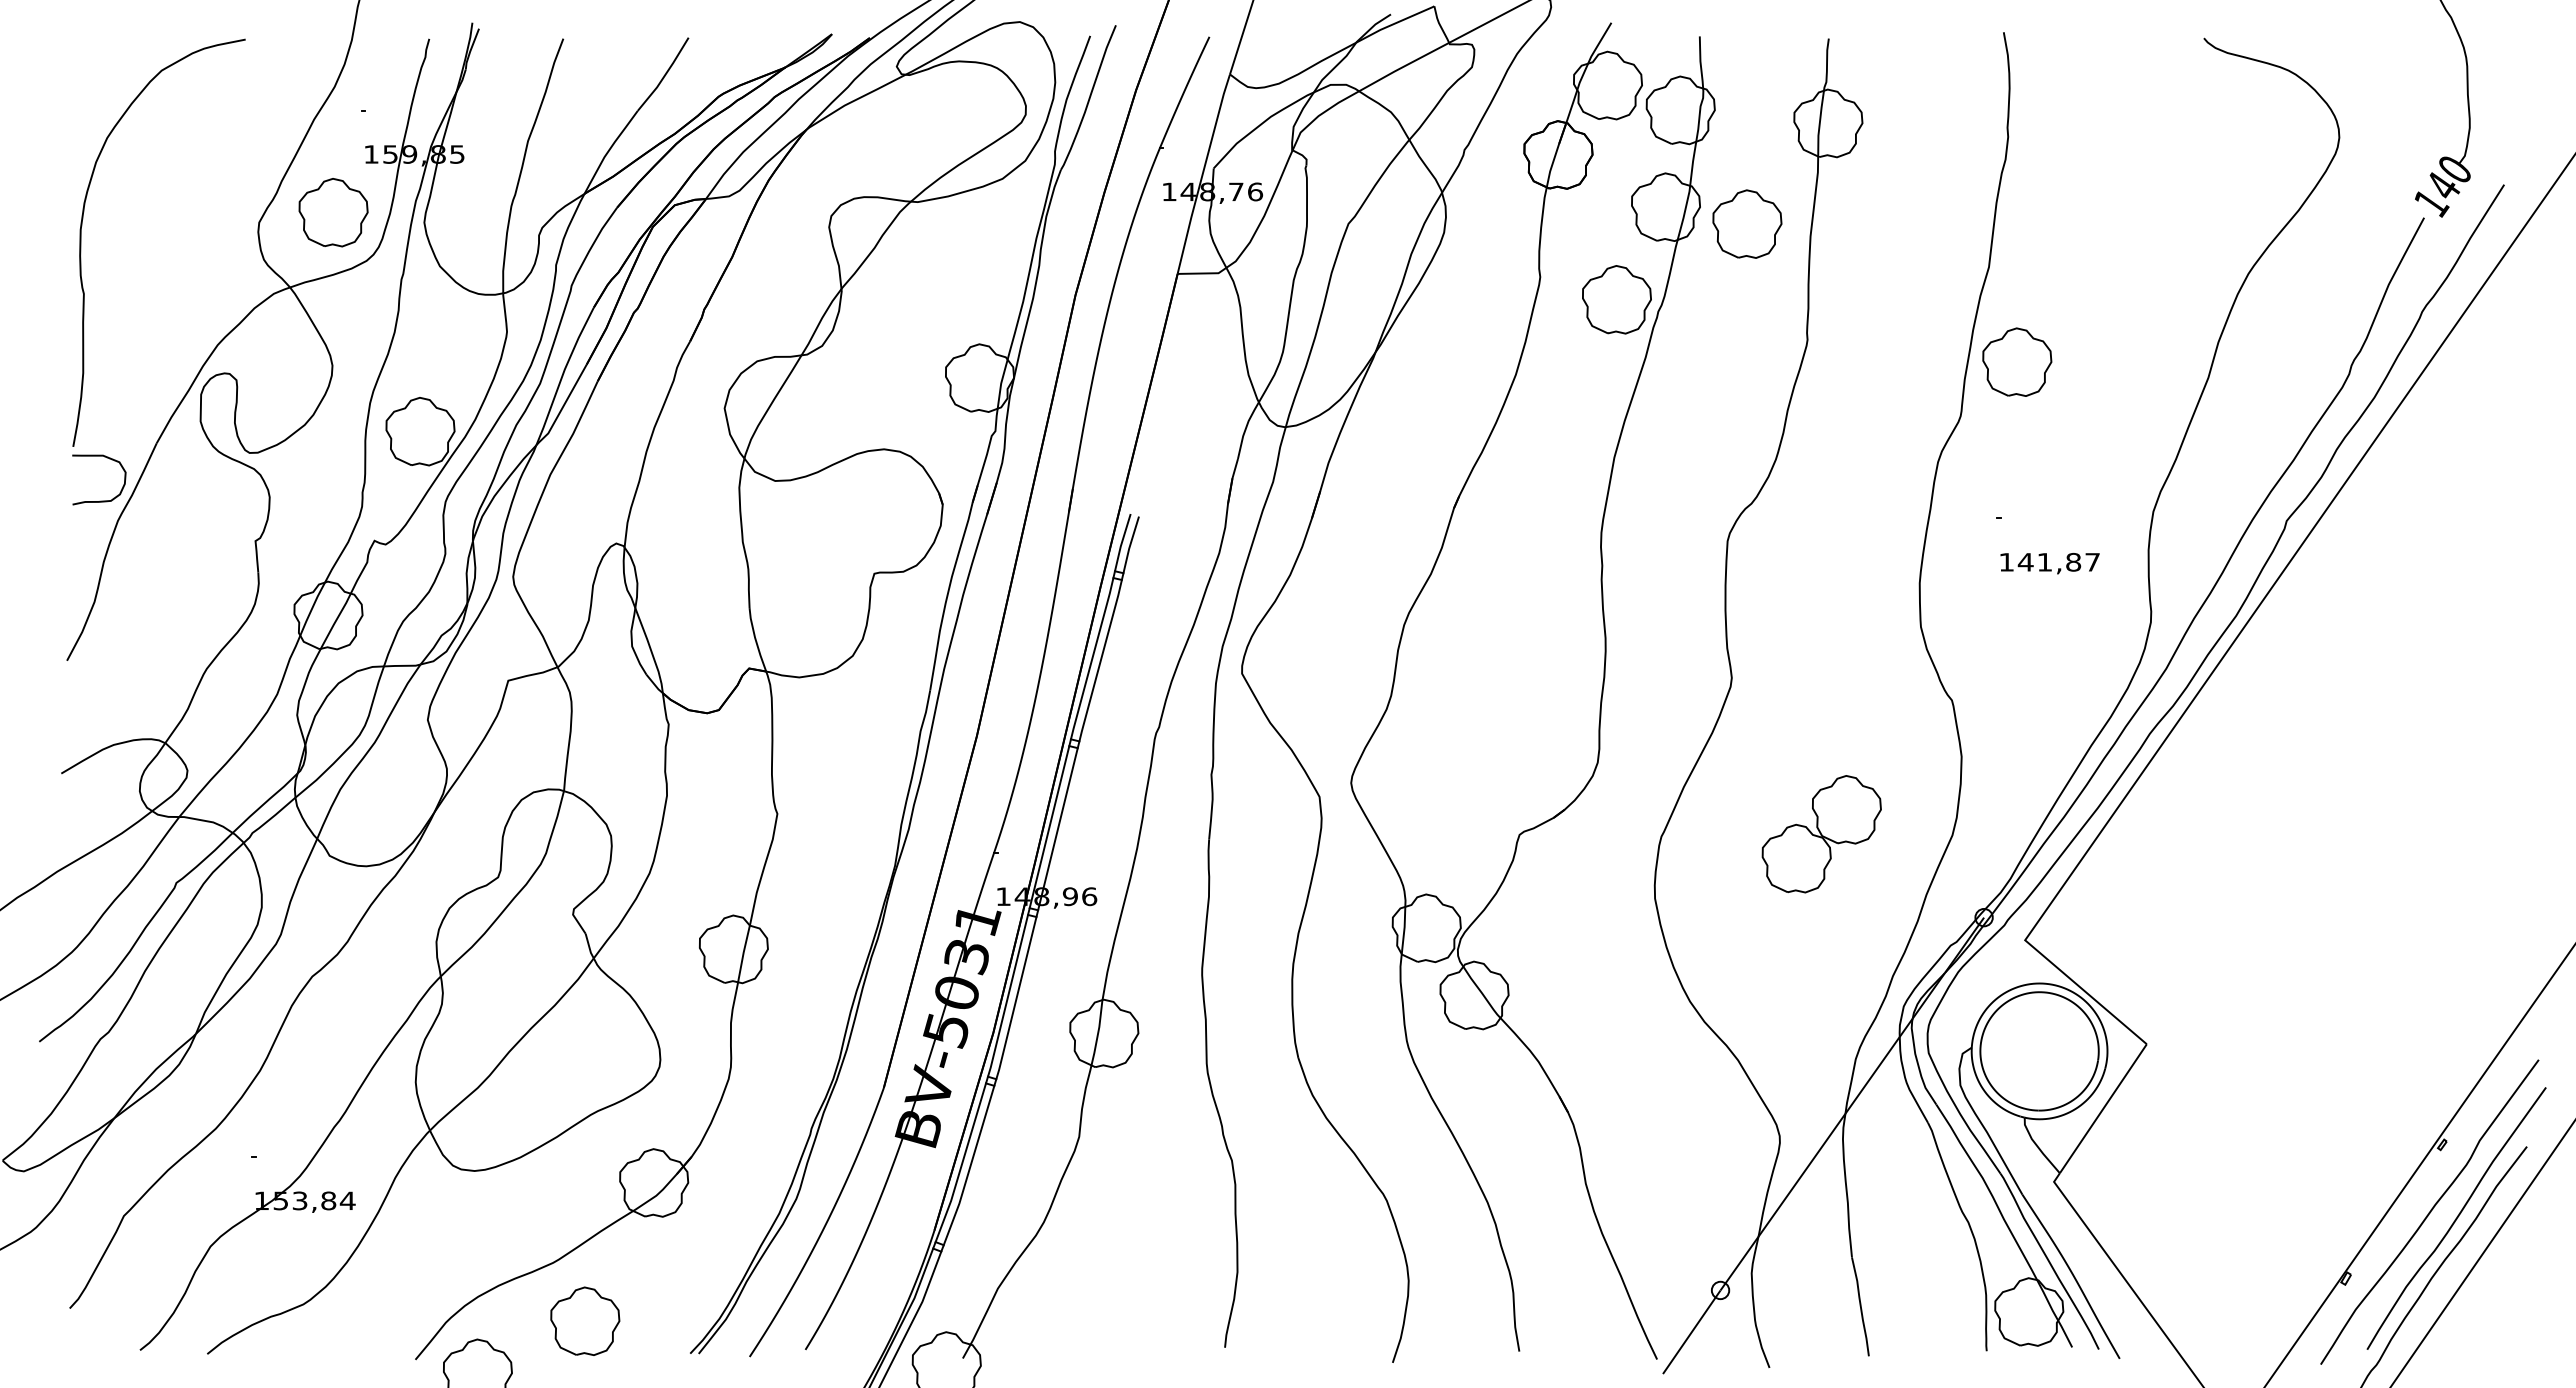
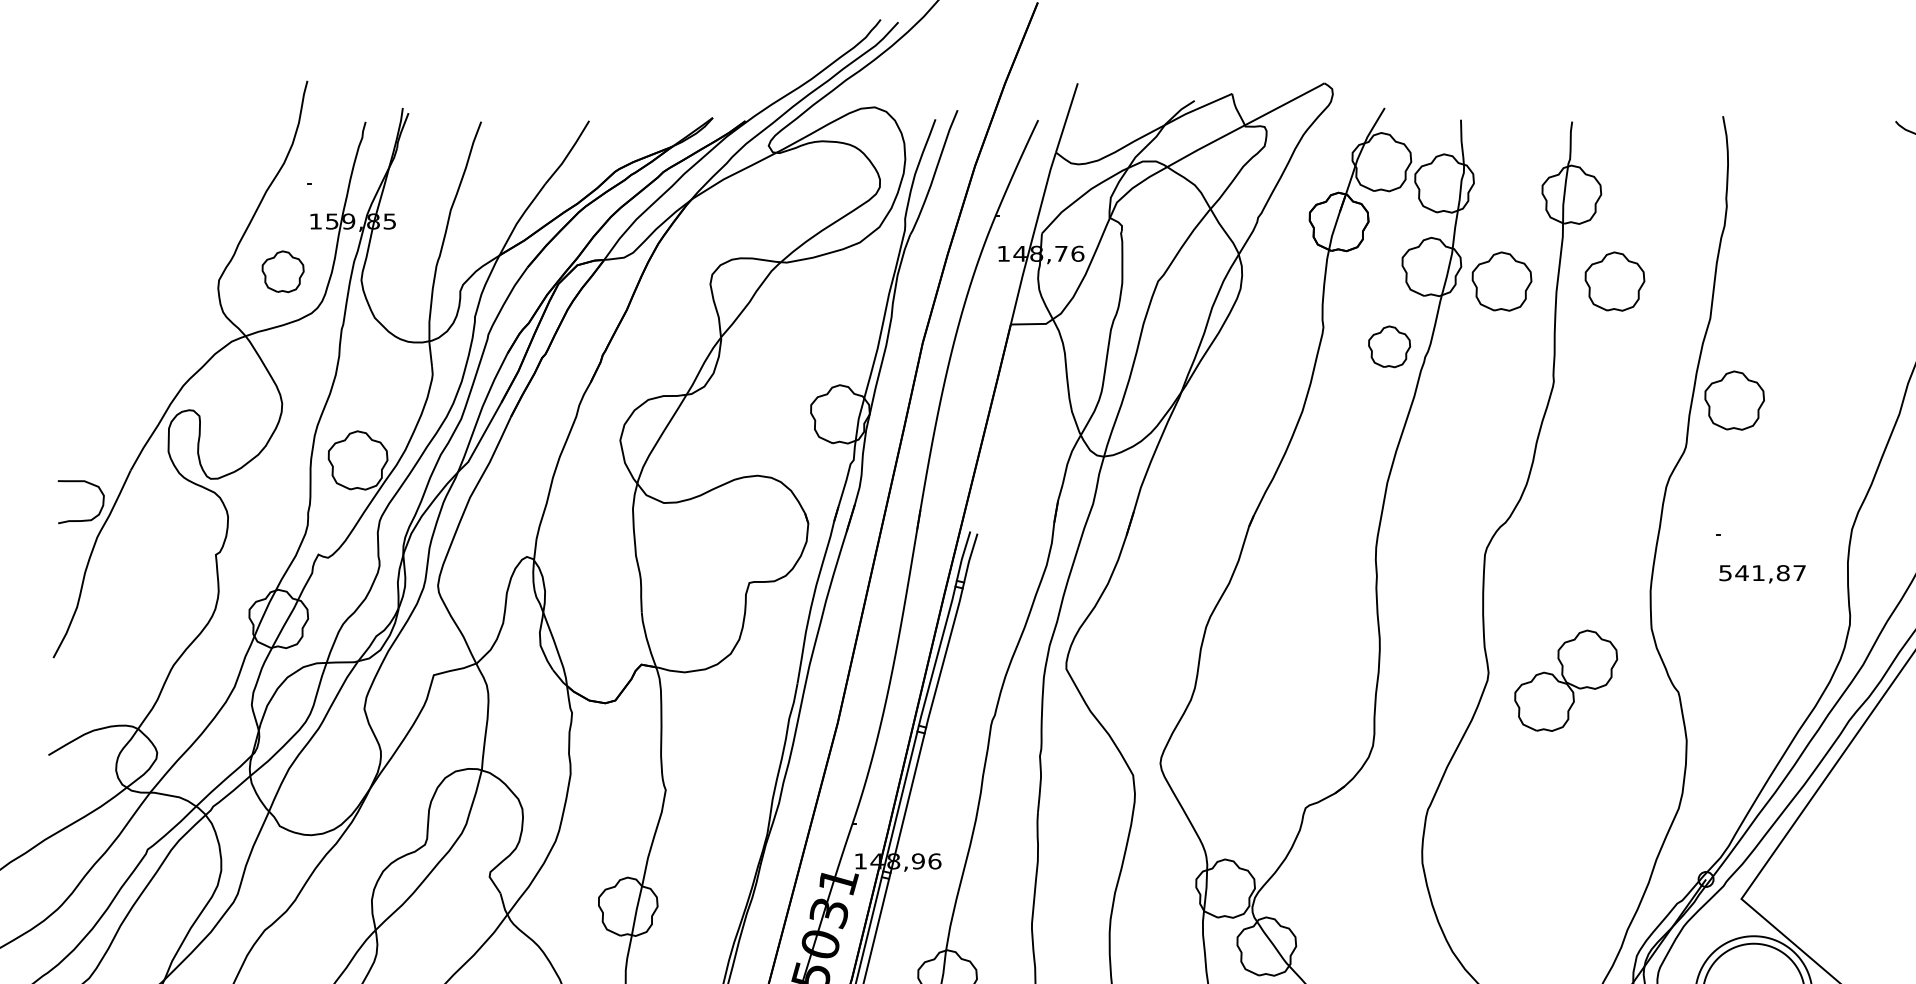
part: (333, 212) -> (283, 271), size x0.7
part: (1878, 223) -> (1615, 281), added
curve: (81, 242) -> (65, 297), removed
part: (1616, 299) -> (1389, 346), size x0.7
text: (2006, 562) -> (1725, 573), 141,87 -> 541,87
part: (1821, 834) -> (1565, 681), moved

